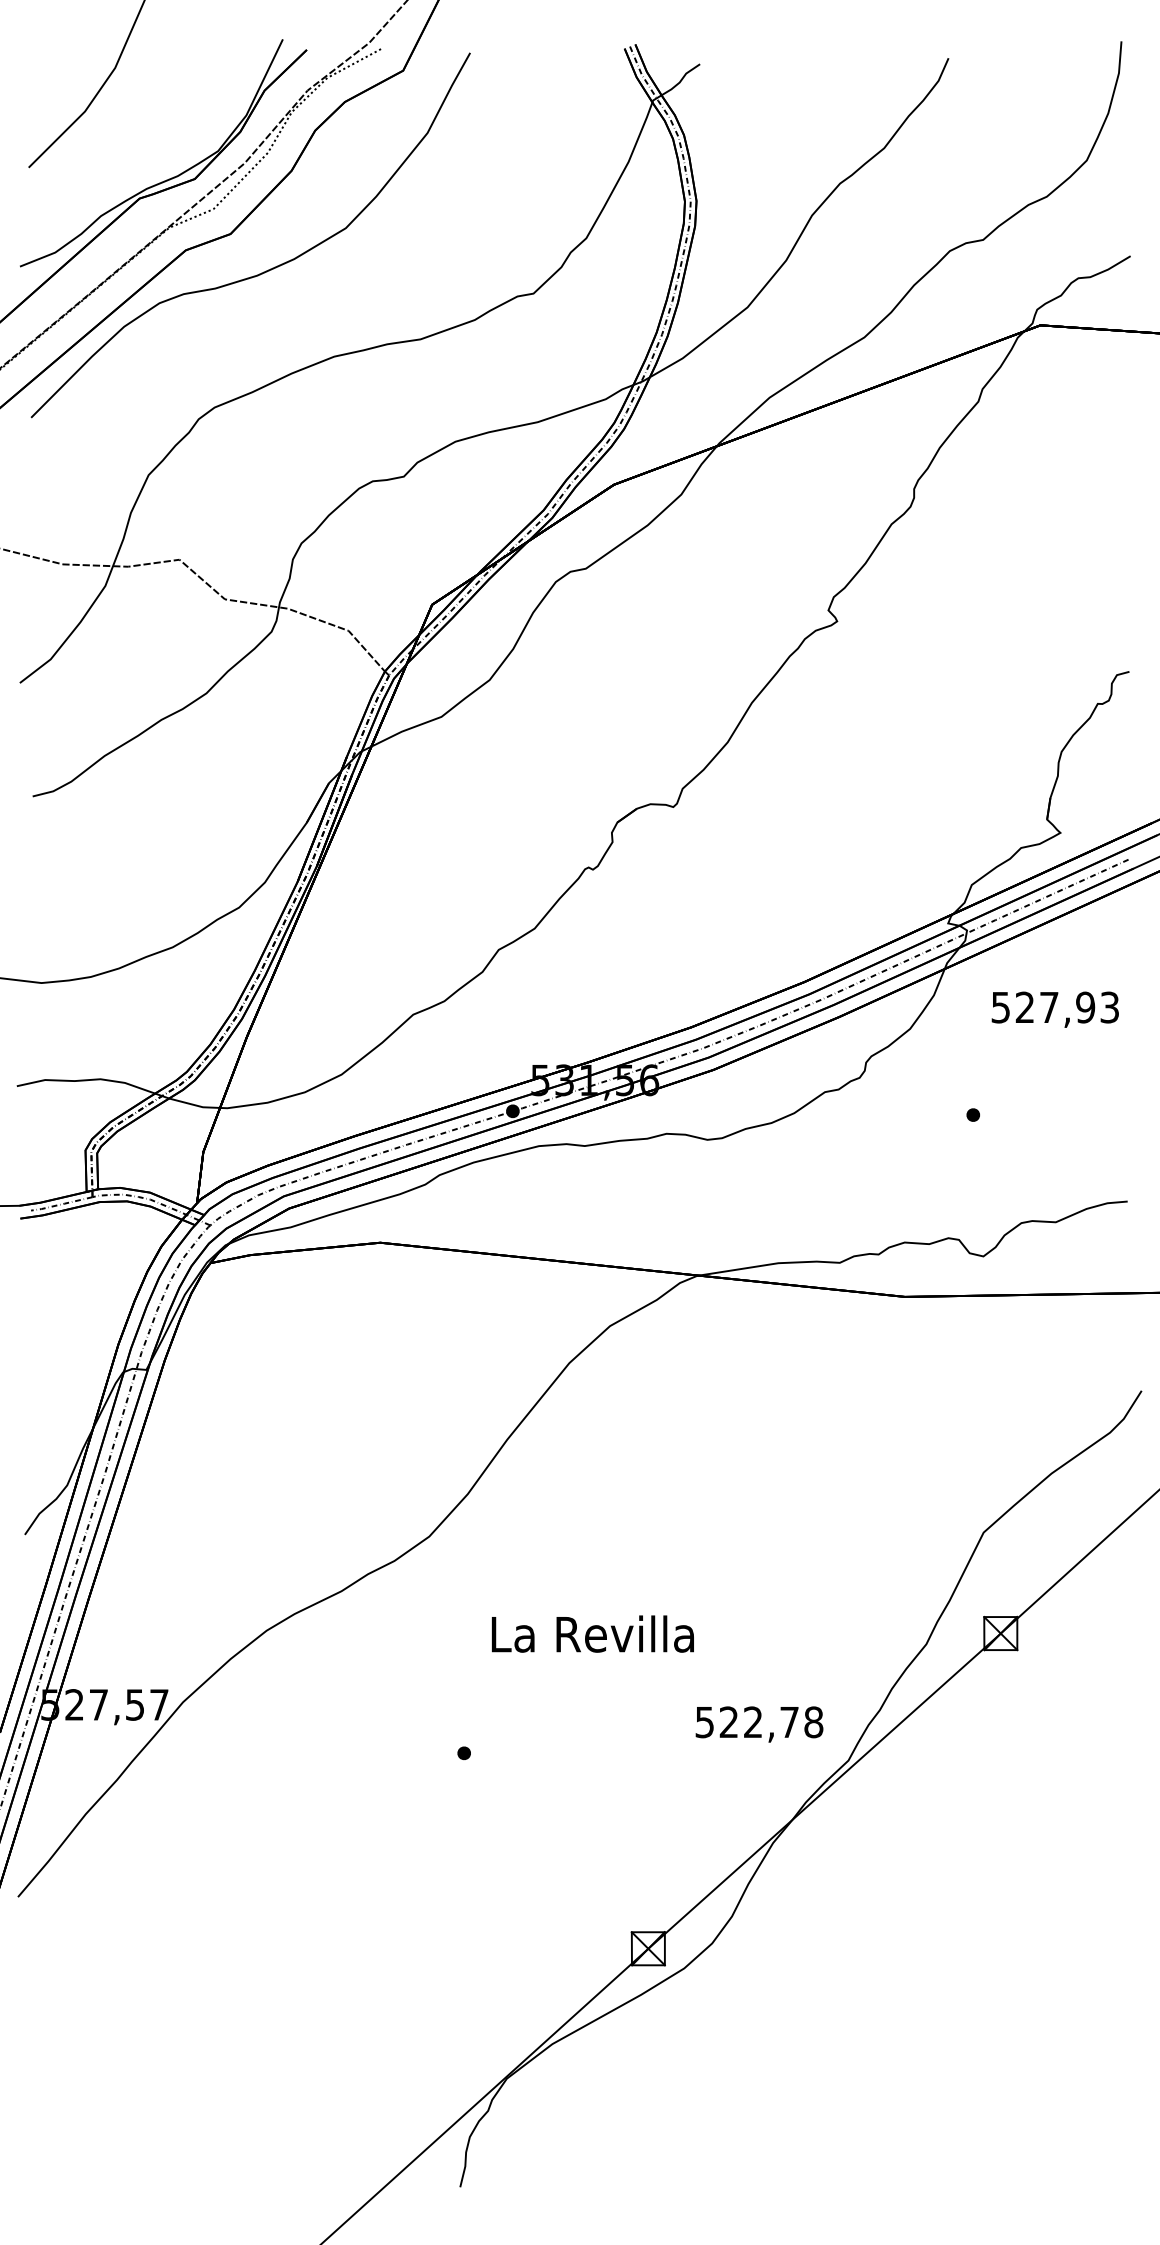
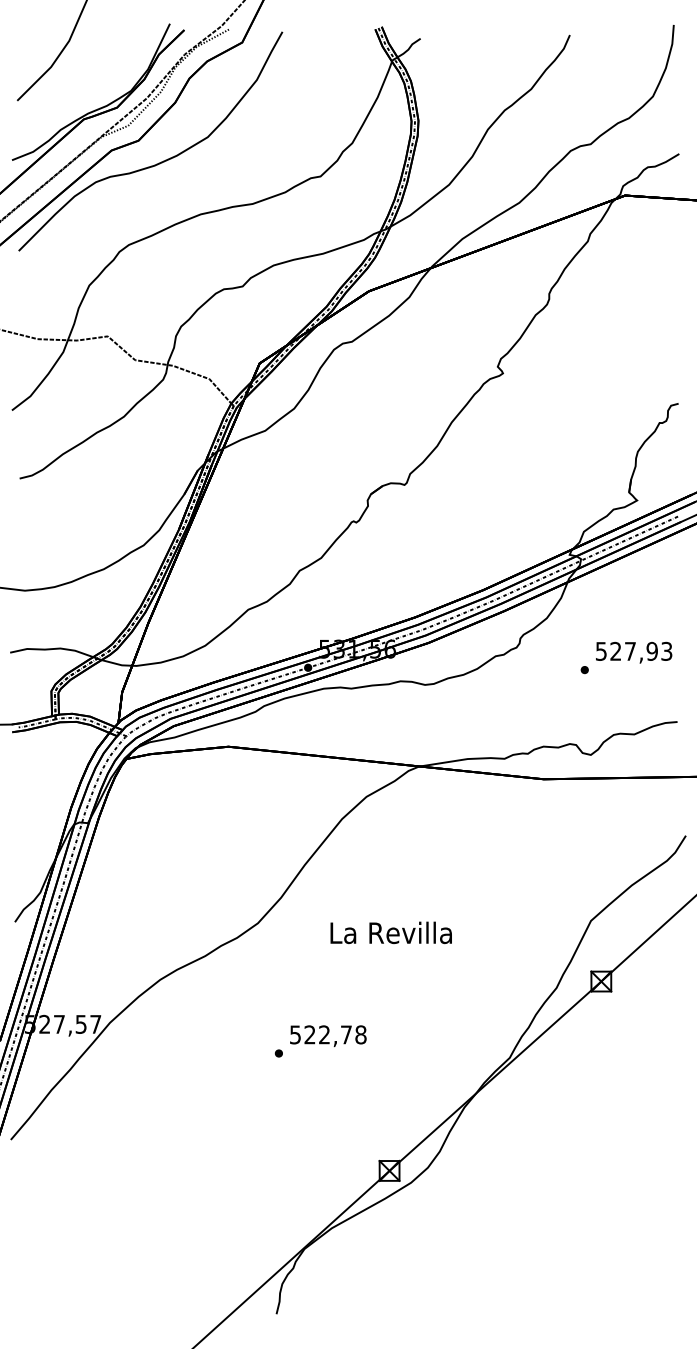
text: (1056, 1009) -> (634, 652), moved
text: (591, 1633) -> (390, 932), moved
text: (759, 1725) -> (328, 1036), moved

